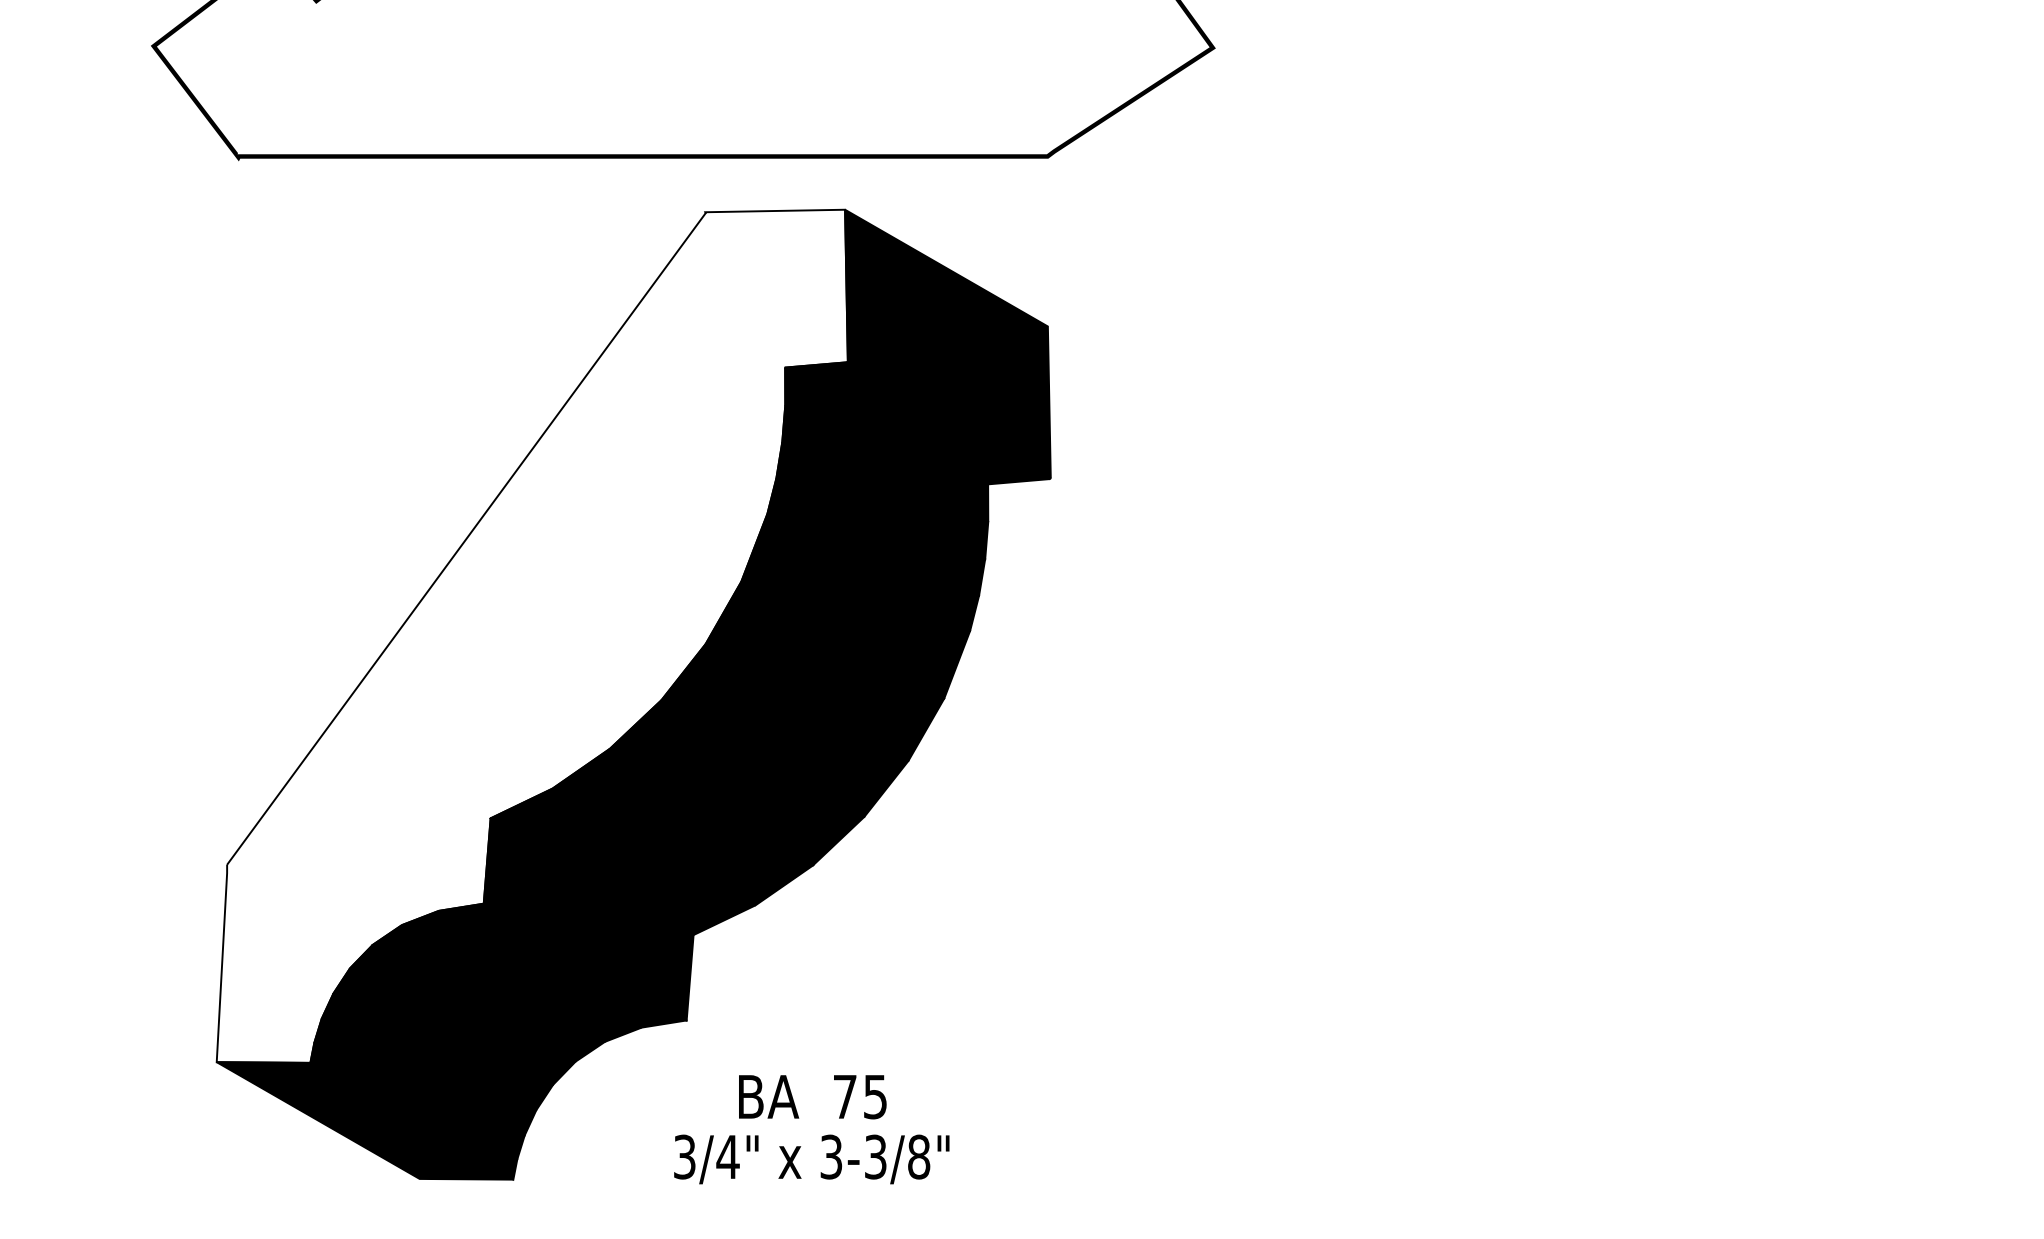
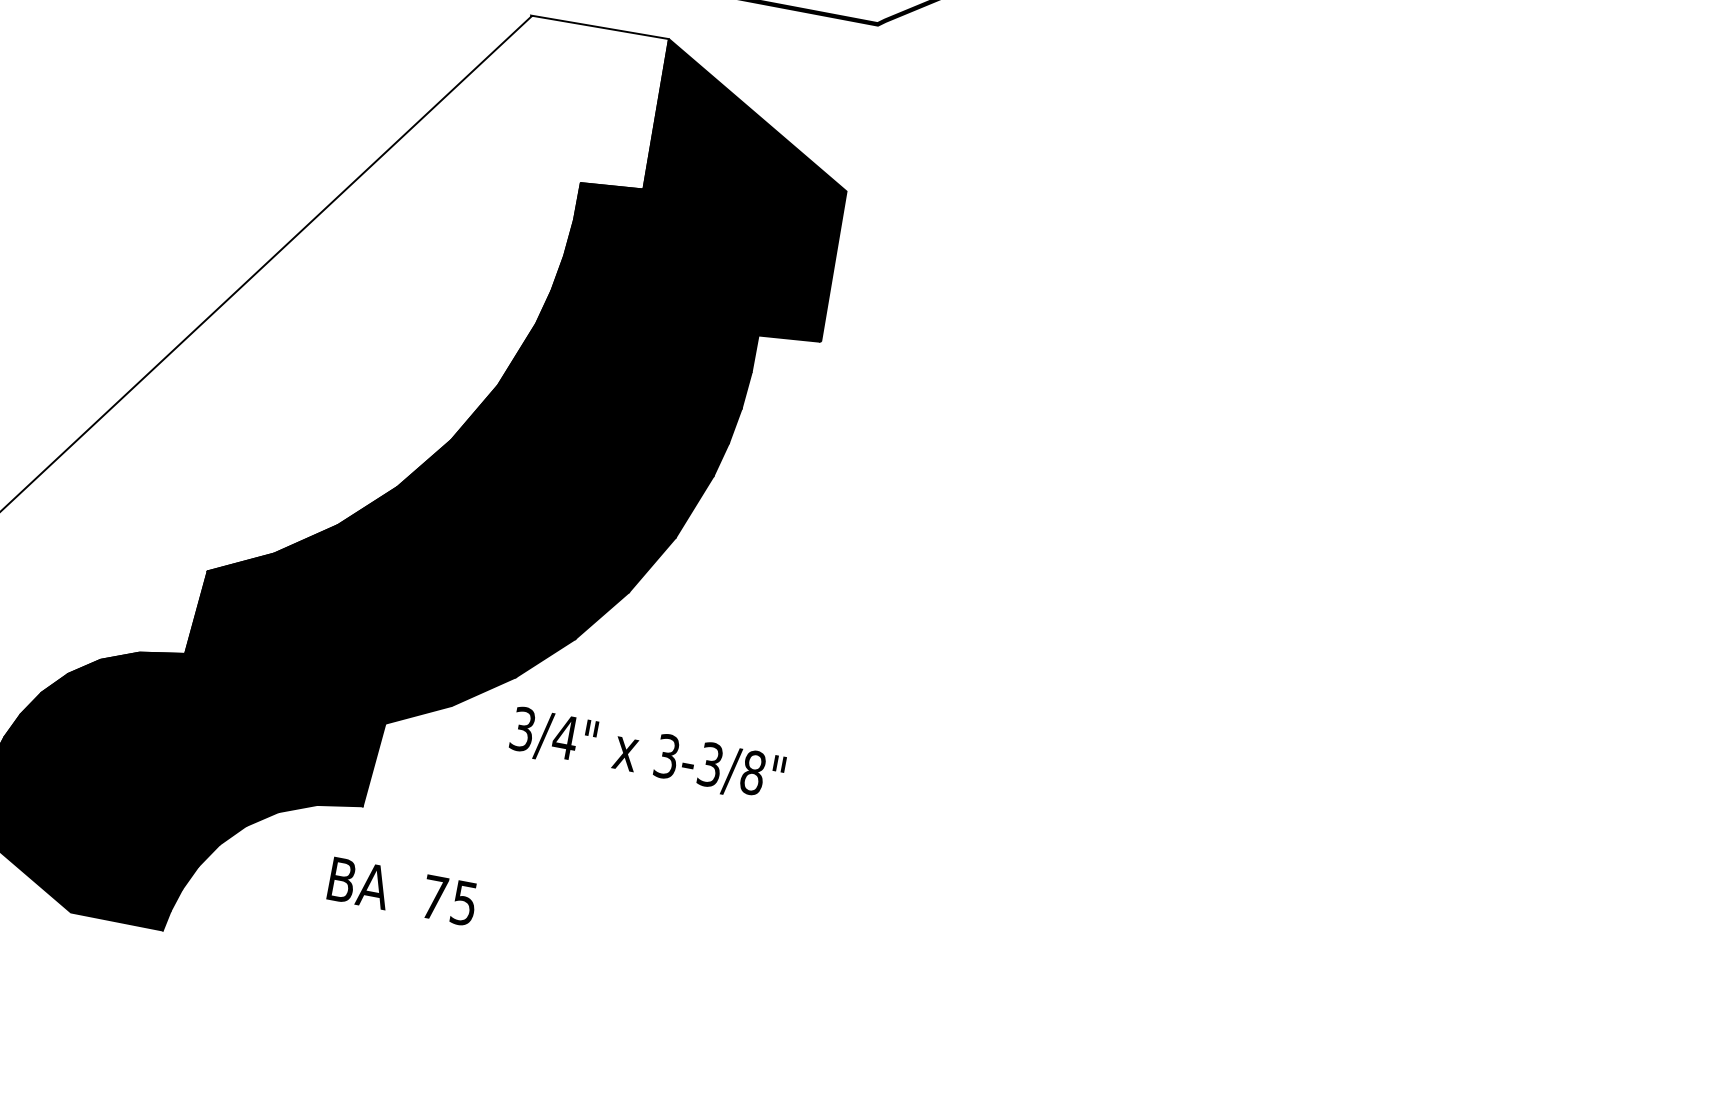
text: (812, 1097) -> (402, 892), moved
text: (811, 1159) -> (647, 755), moved

